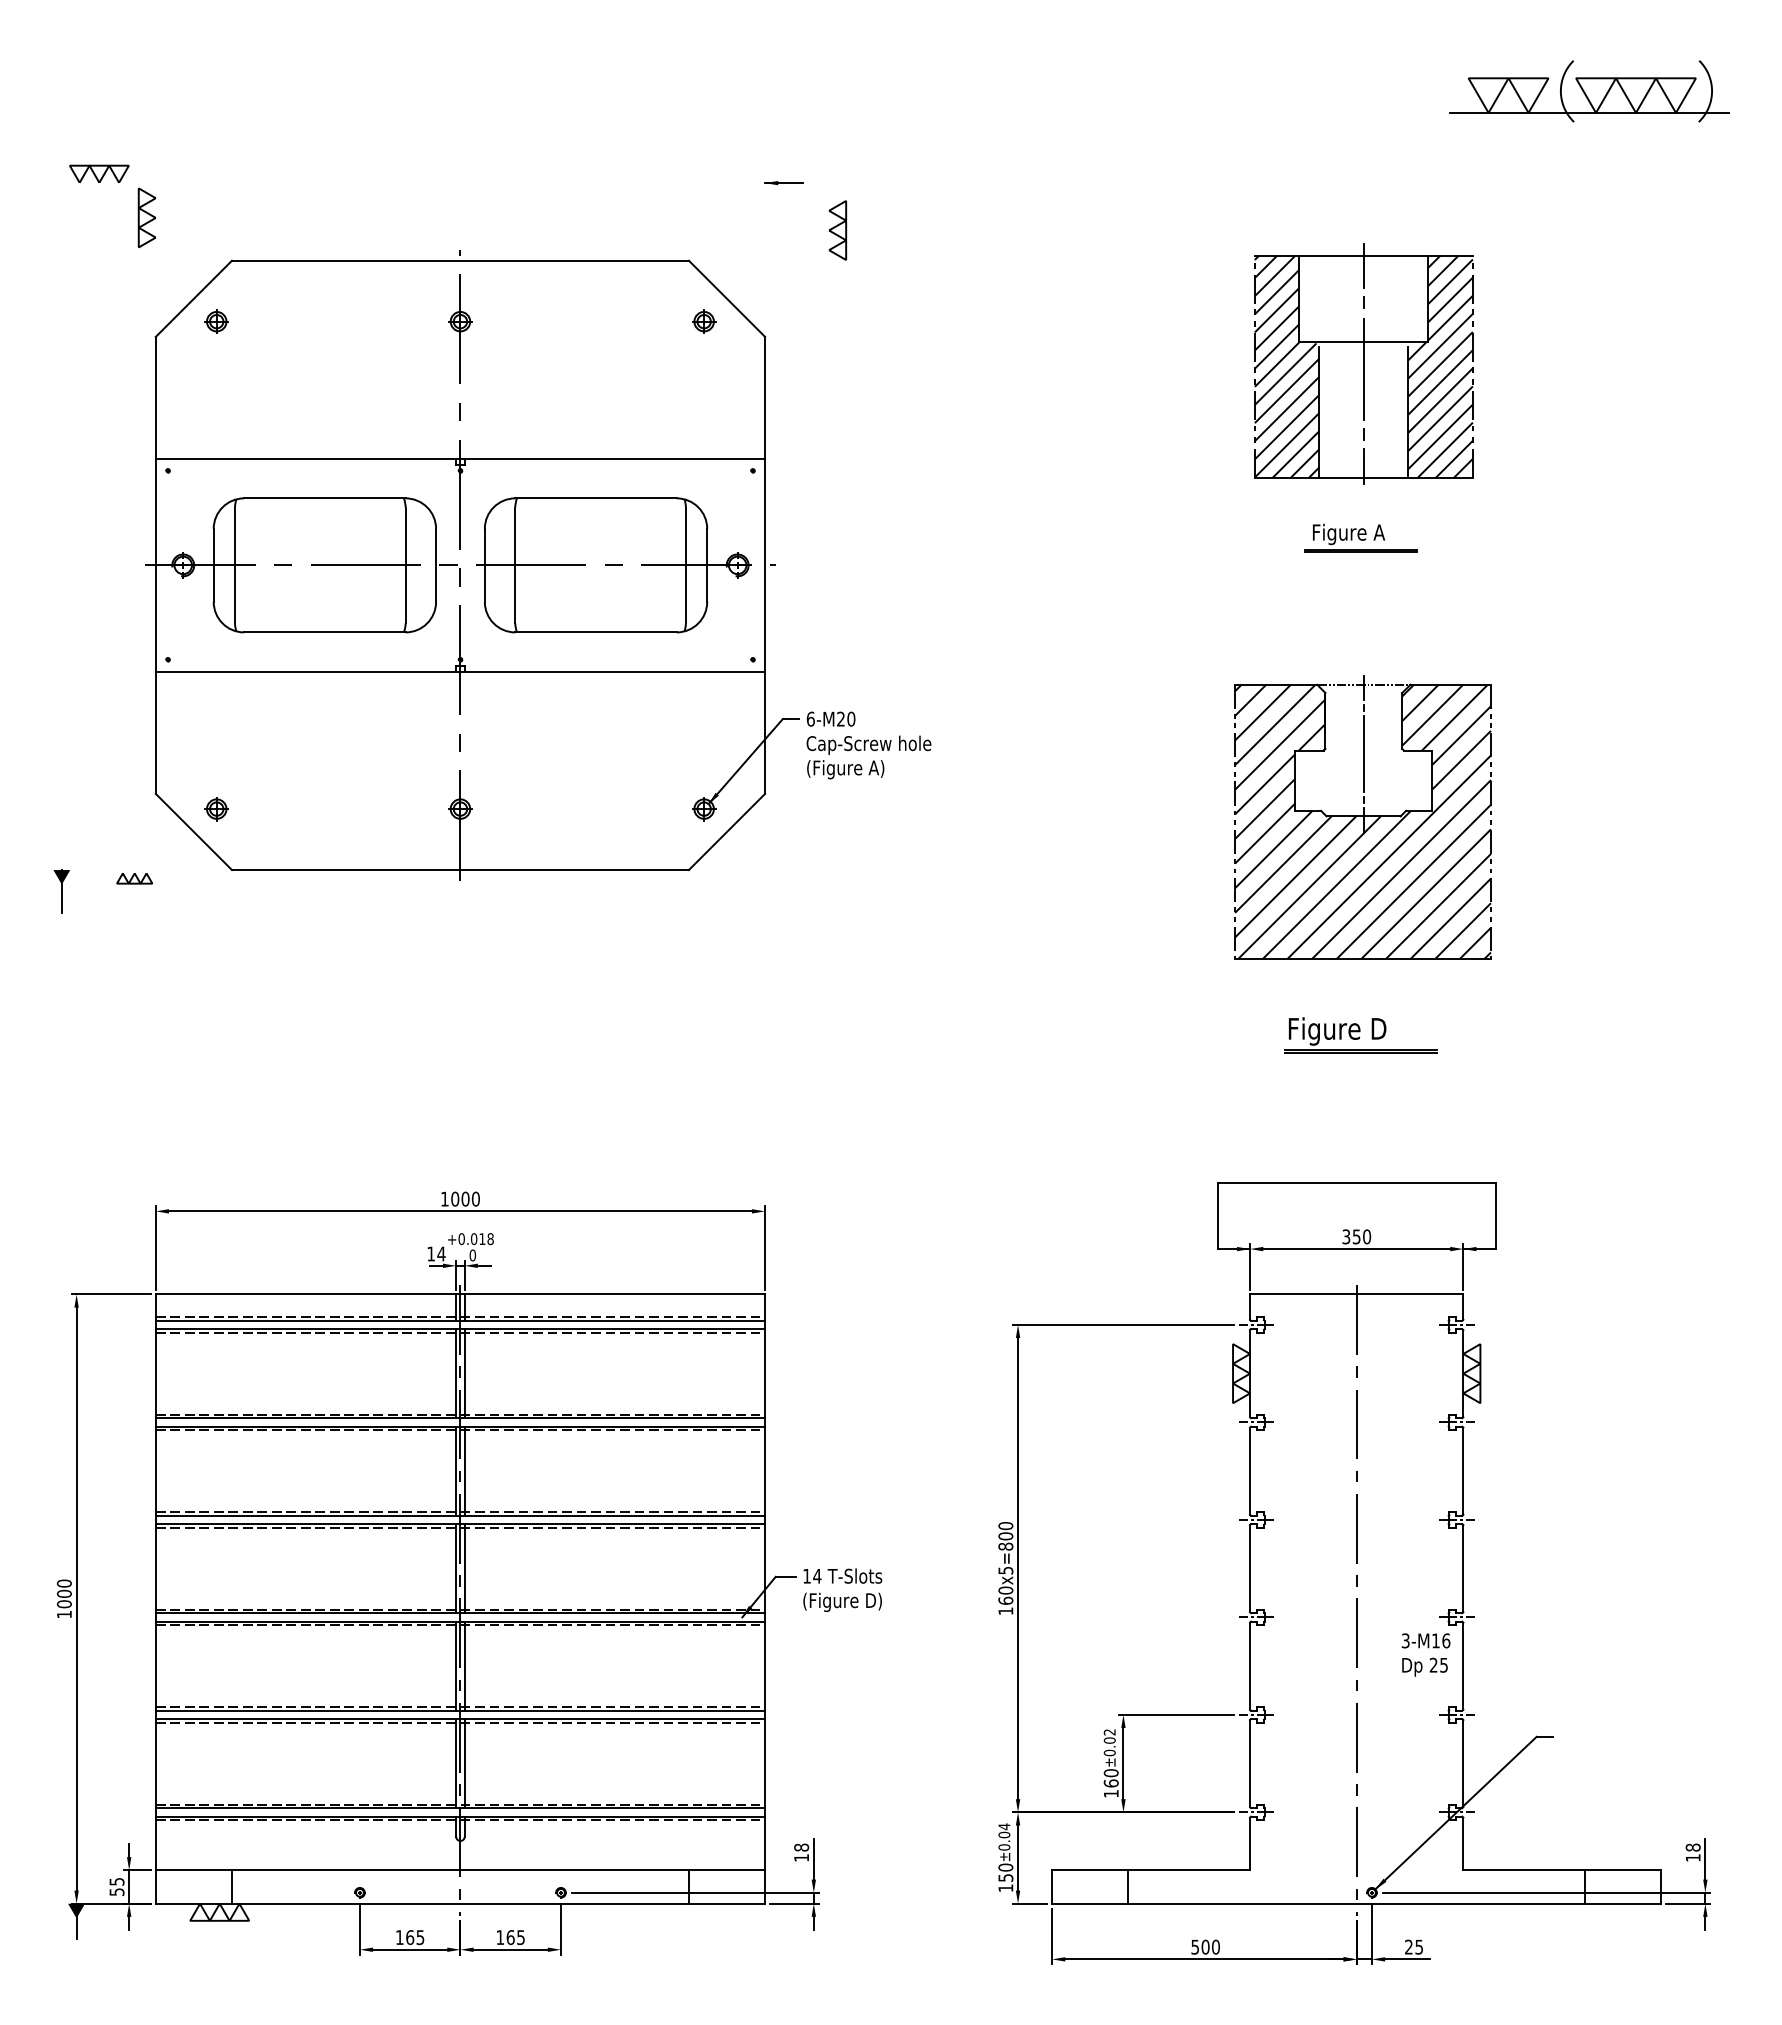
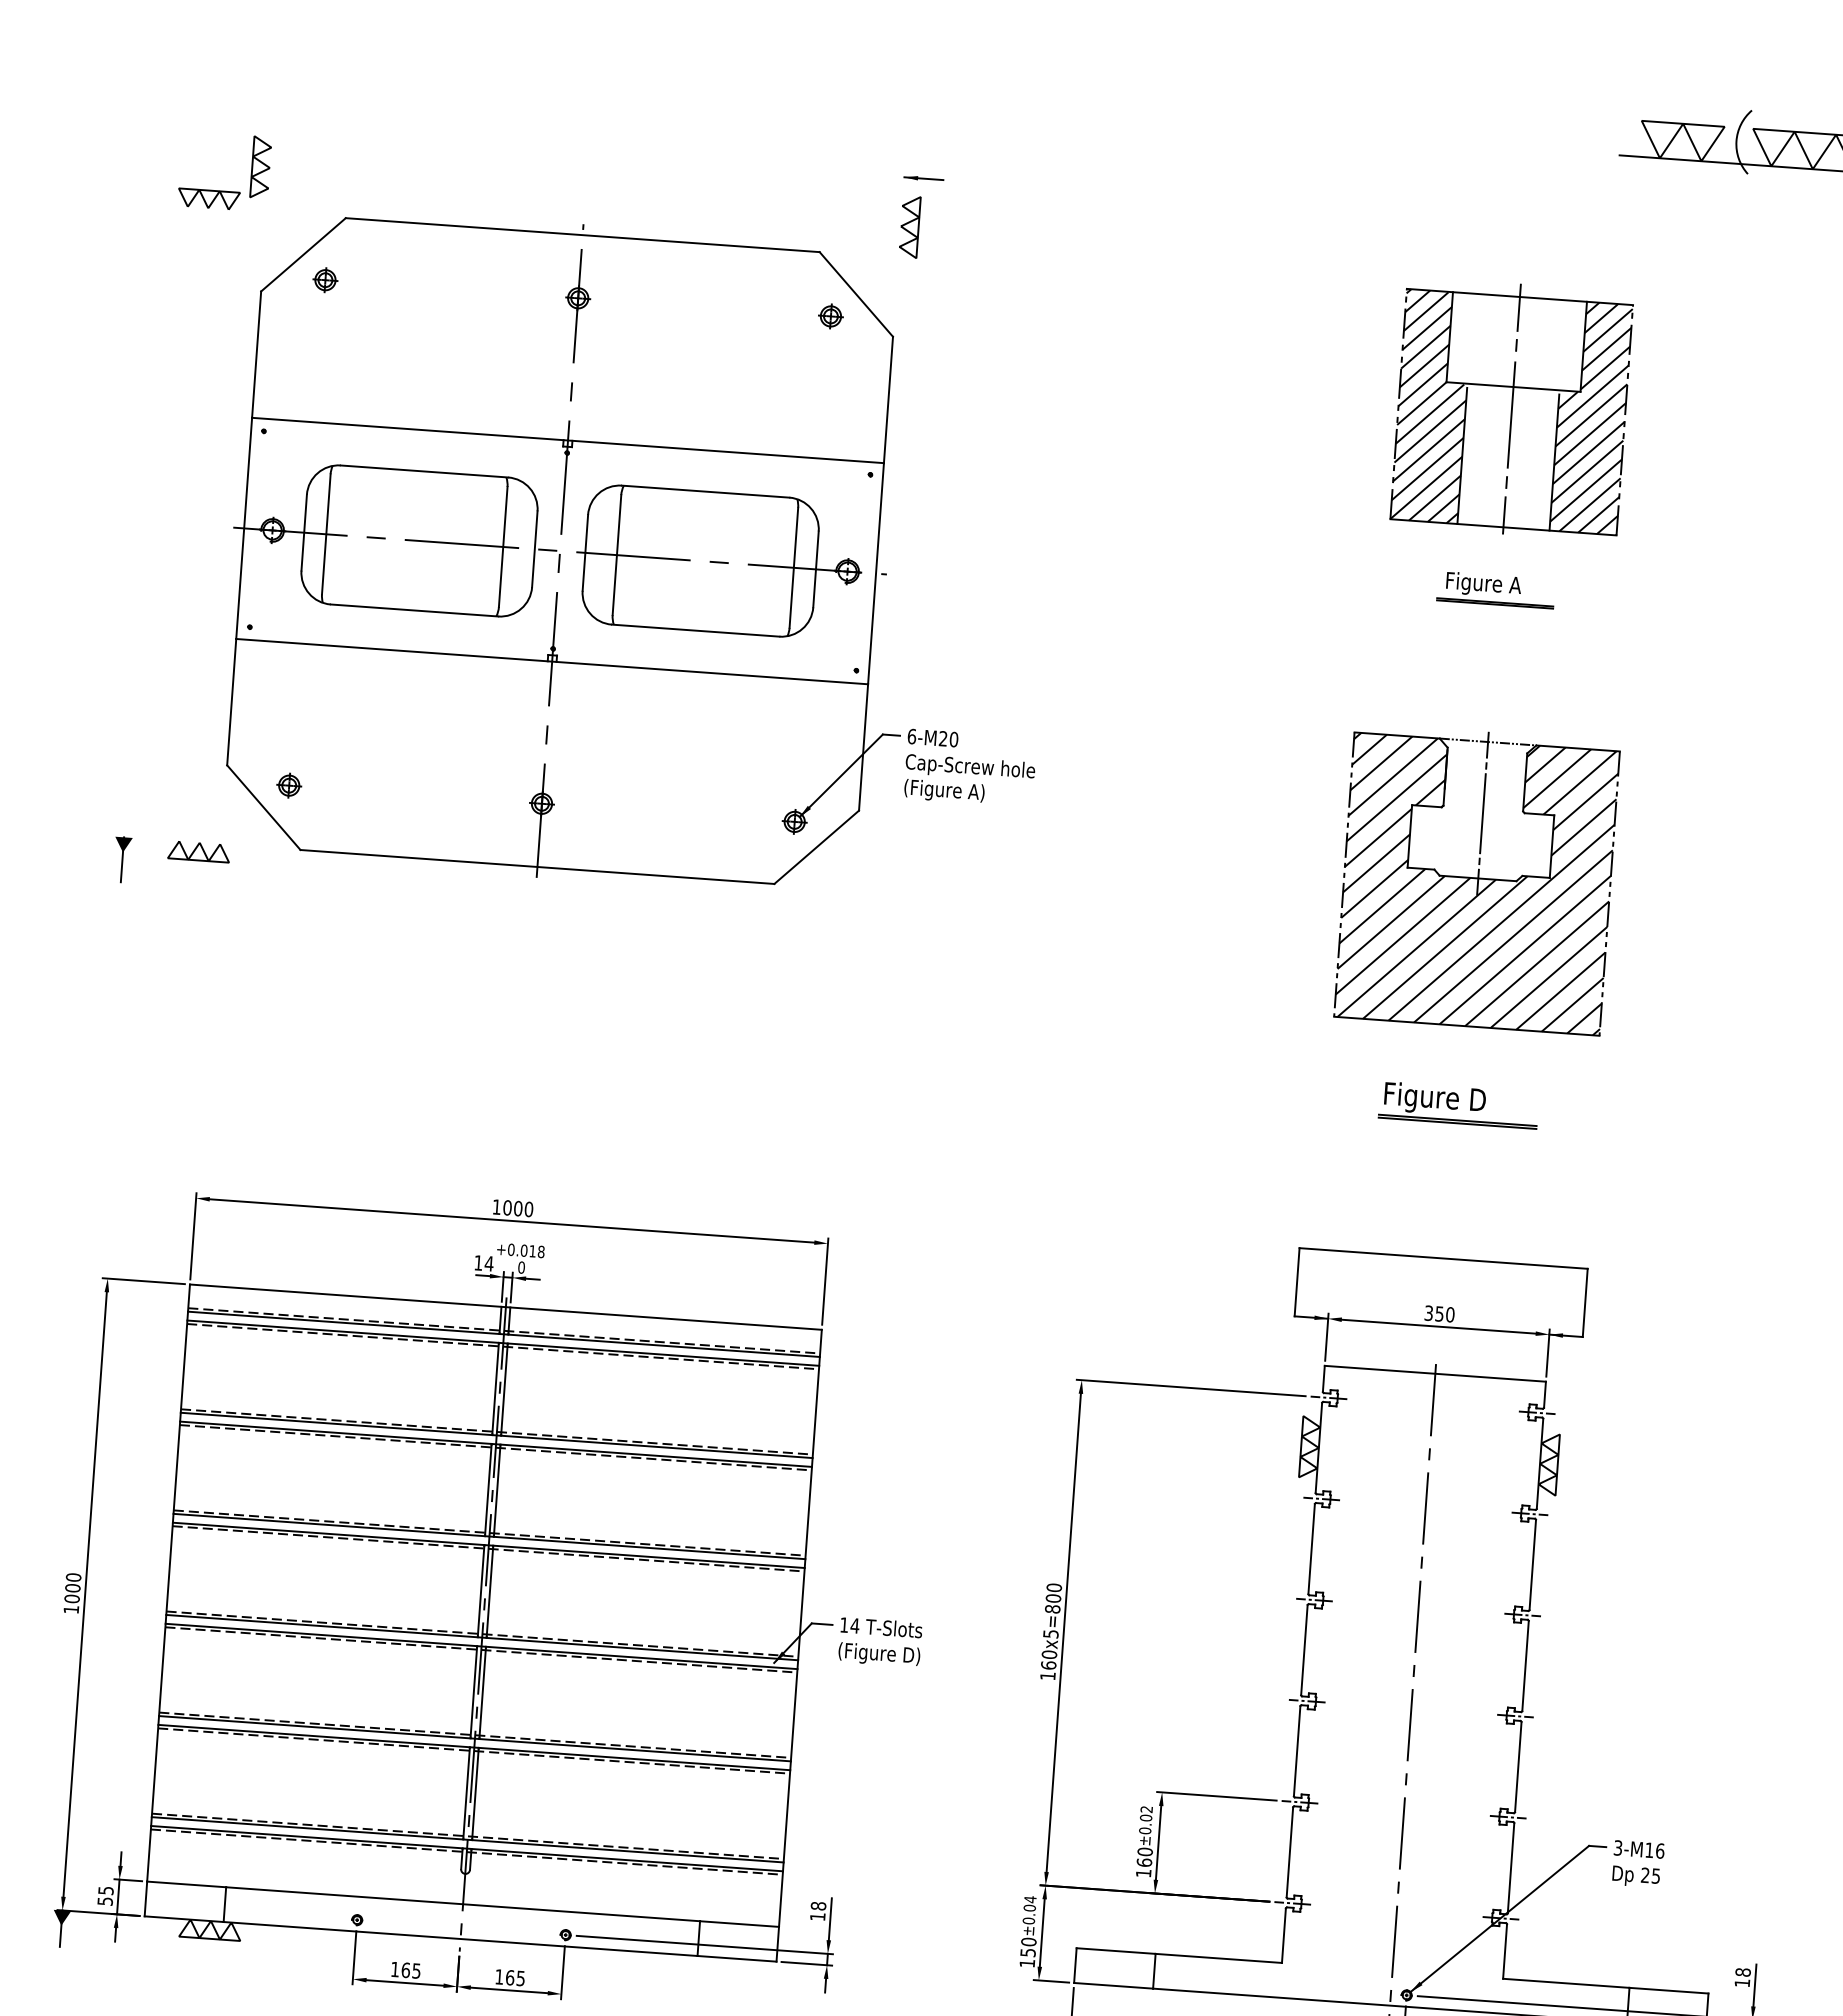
part: (99, 173) -> (209, 198), moved
part: (837, 230) -> (909, 227), moved
part: (134, 878) -> (198, 851), size x1.67
text: (1425, 1654) -> (1637, 1863), moved

